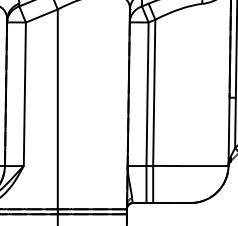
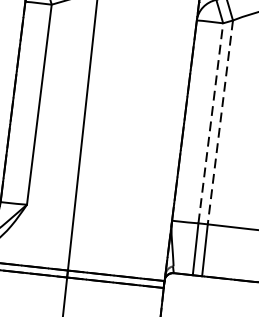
line: (154, 93) -> (220, 123), solid -> dashed
line: (147, 94) -> (210, 123), solid -> dashed

